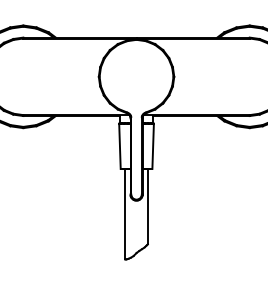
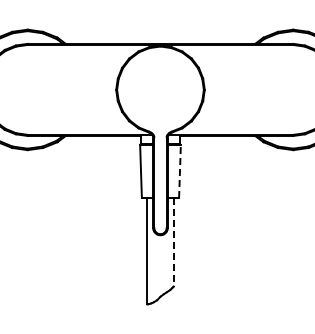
line: (152, 146) -> (179, 171), solid -> dashed
line: (147, 206) -> (173, 242), solid -> dashed

